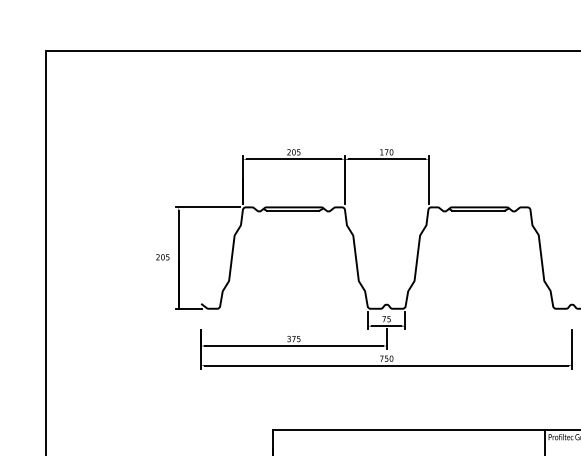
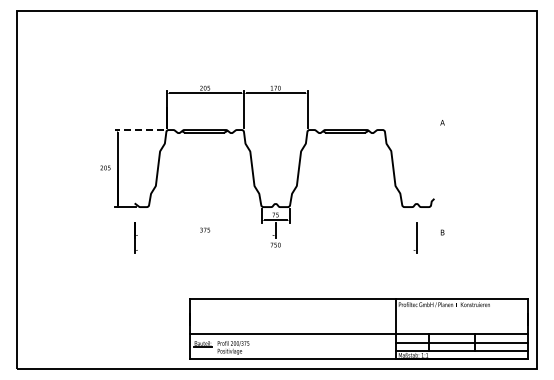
line: (207, 208) -> (139, 130), solid -> dashed
line: (293, 346) -> (204, 235), removed
line: (386, 365) -> (275, 250), removed

